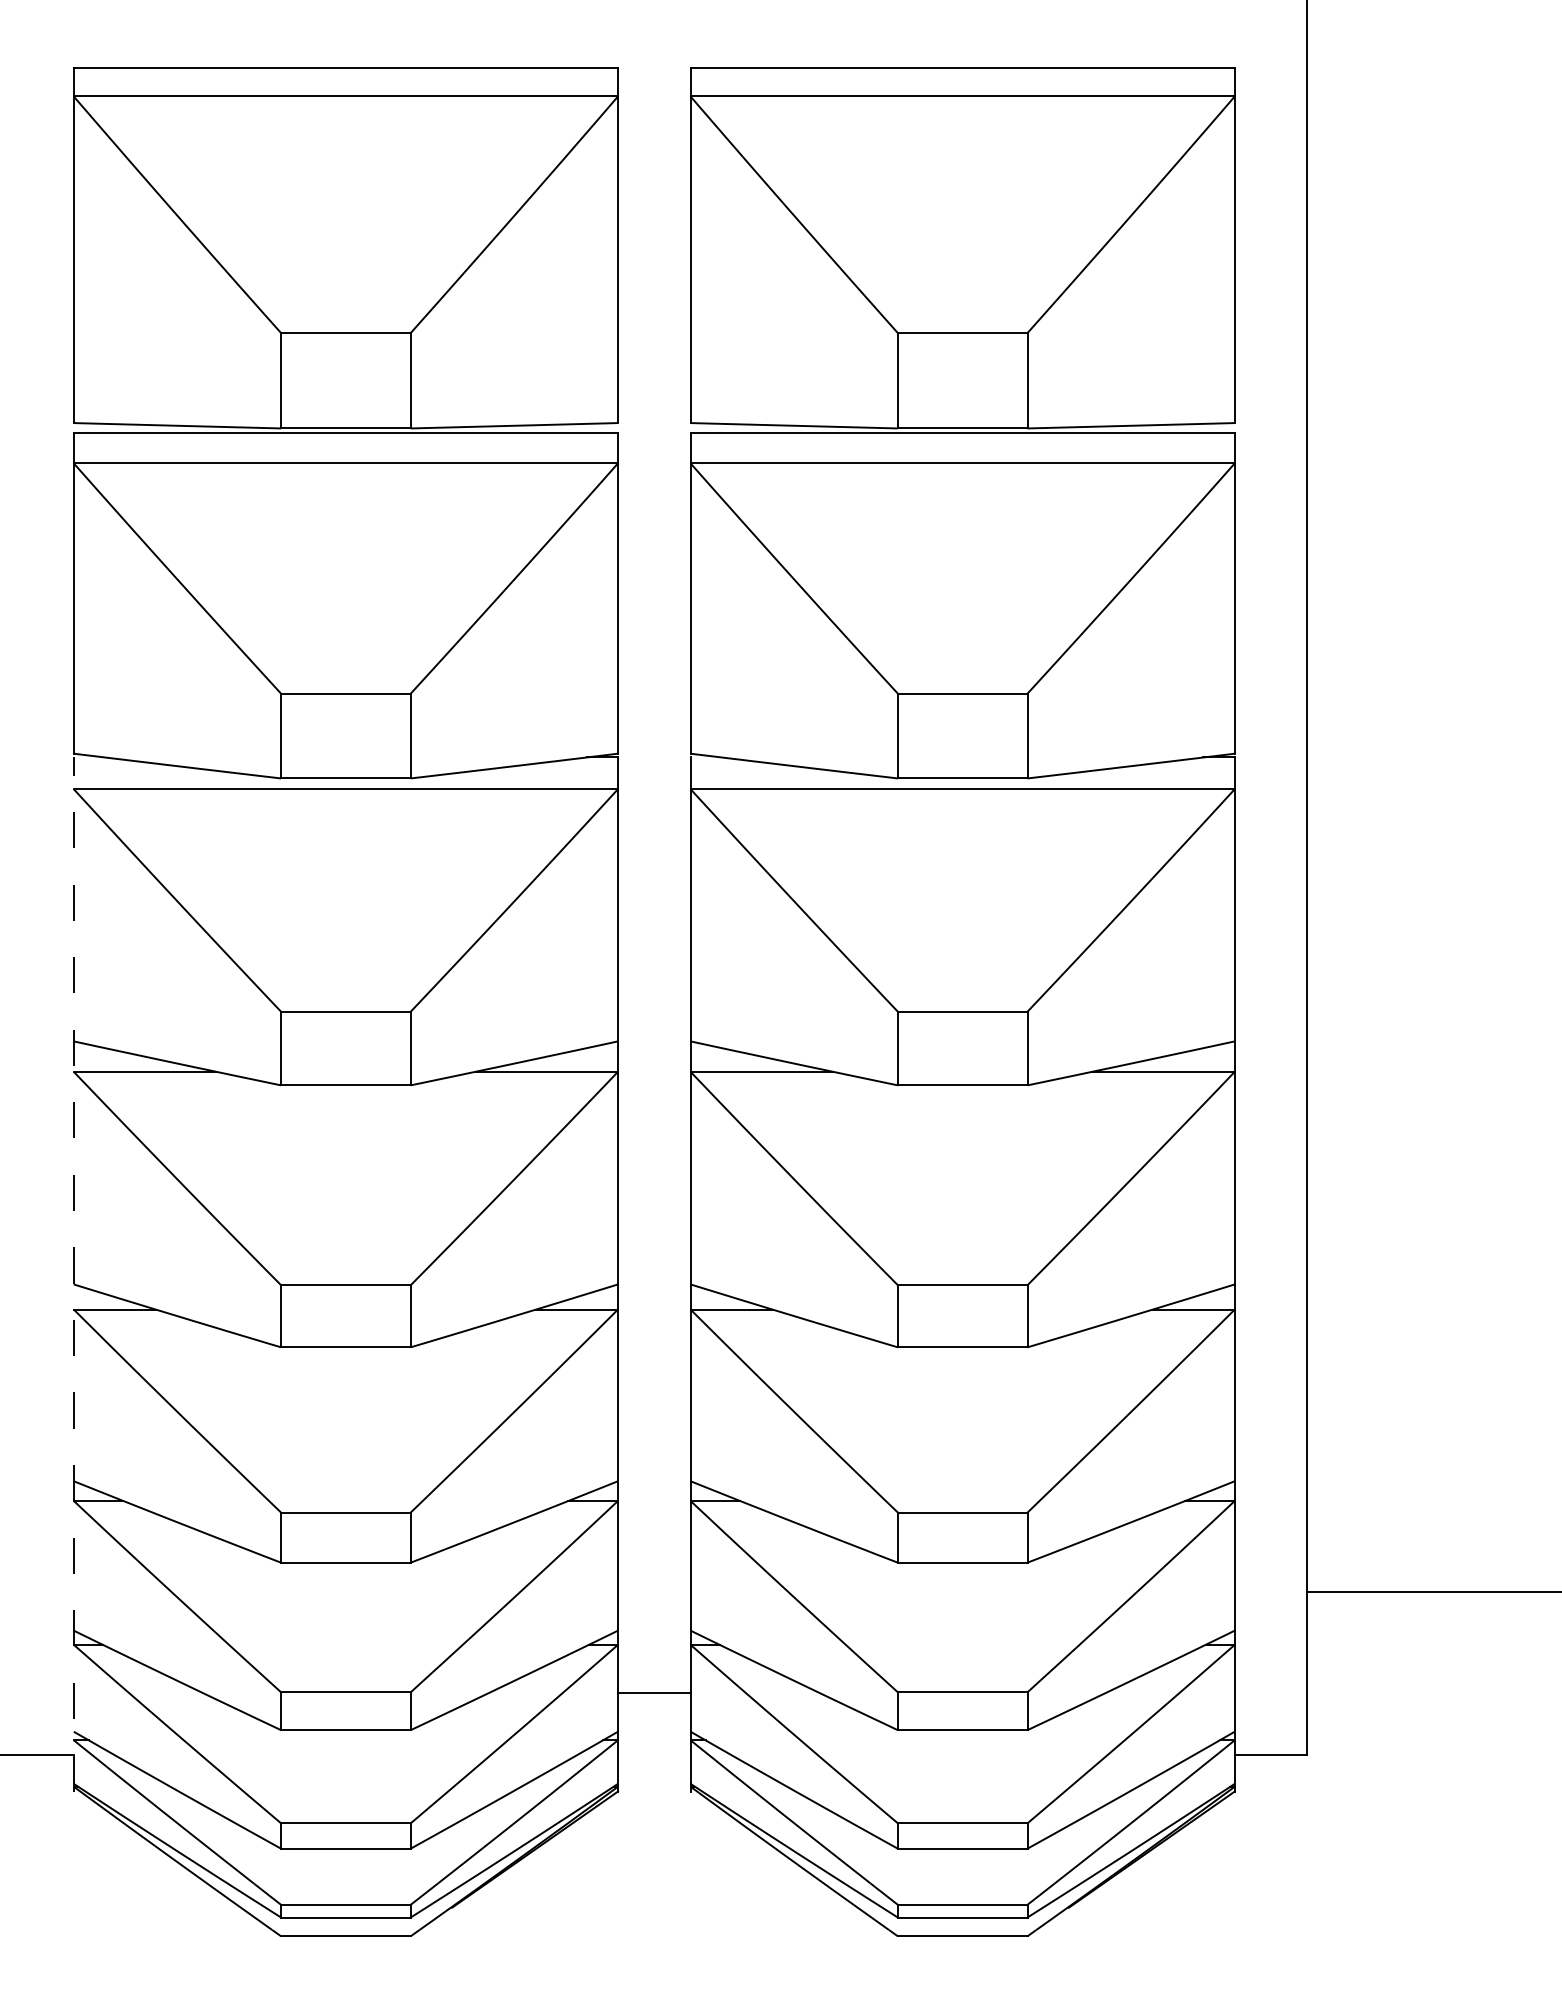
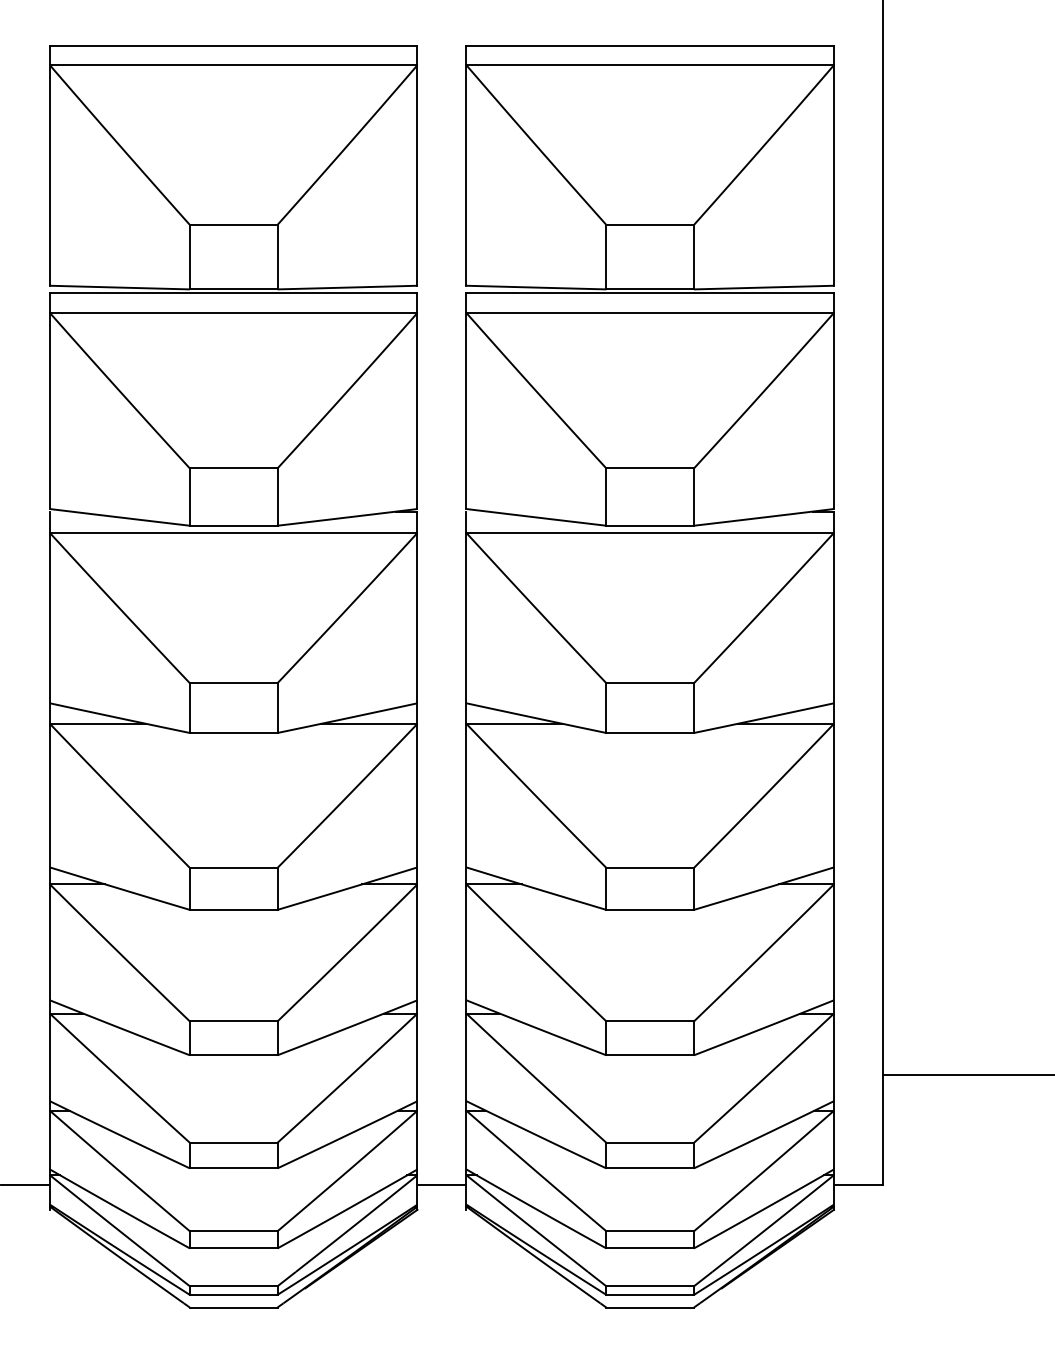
line: (73, 1274) -> (49, 860), dashed -> solid
line: (653, 1693) -> (441, 1185), moved

